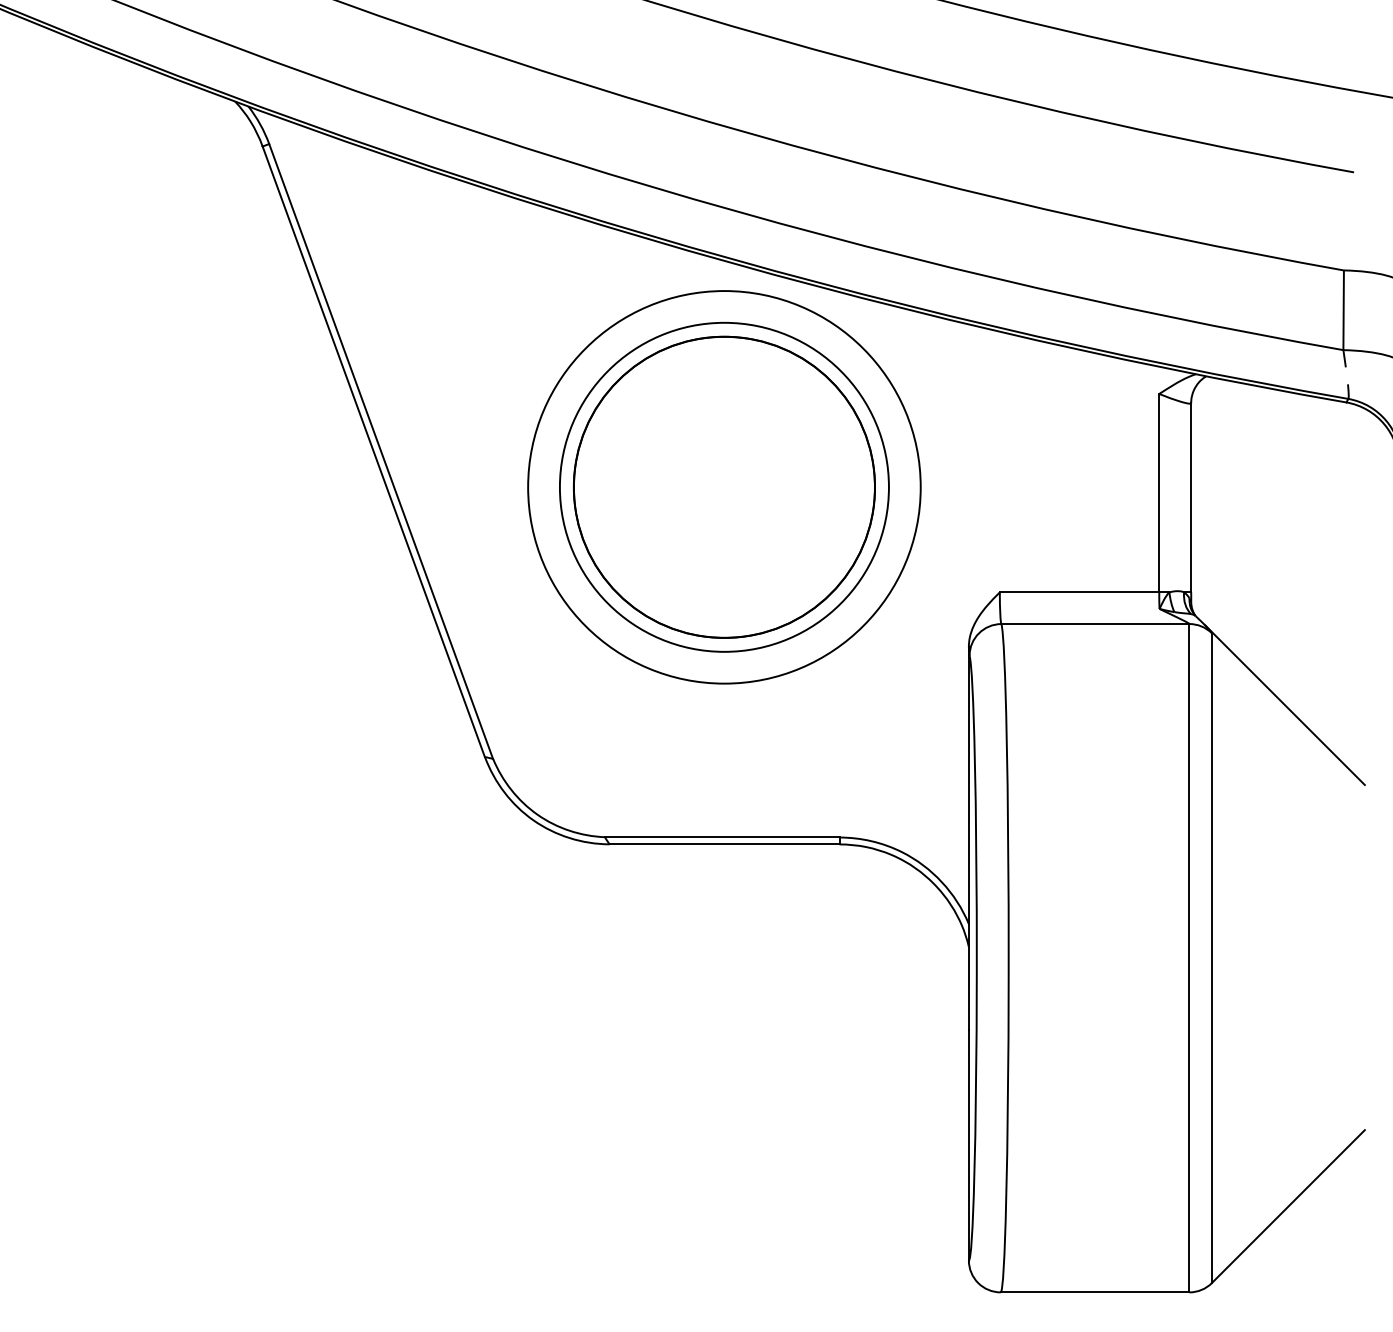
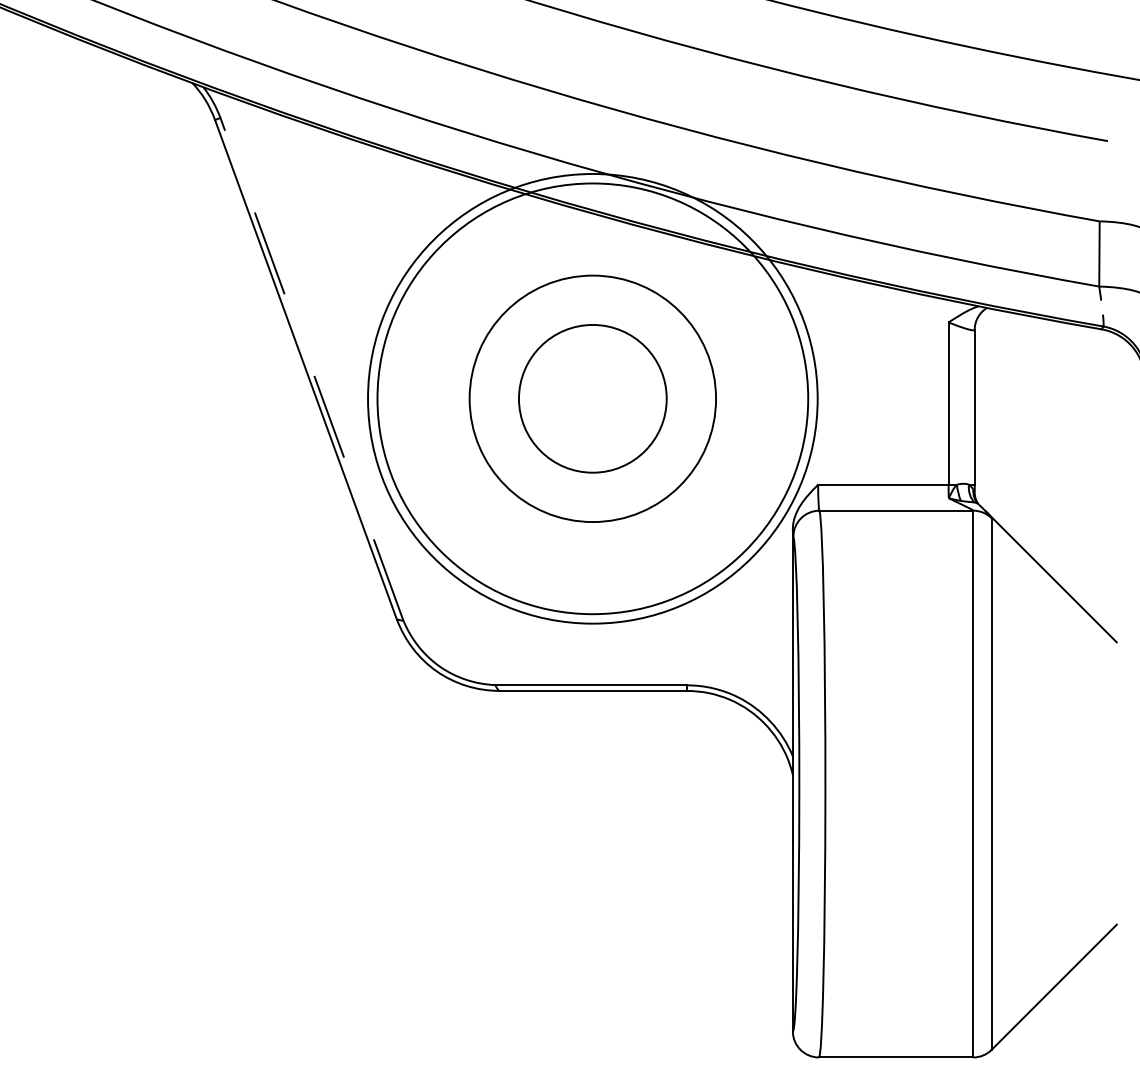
line: (381, 451) -> (312, 369), solid -> dashed
circle: (724, 486) -> (592, 398), size x0.6
circle: (724, 486) -> (592, 398), size x1.4
circle: (724, 486) -> (592, 398), size x1.6

